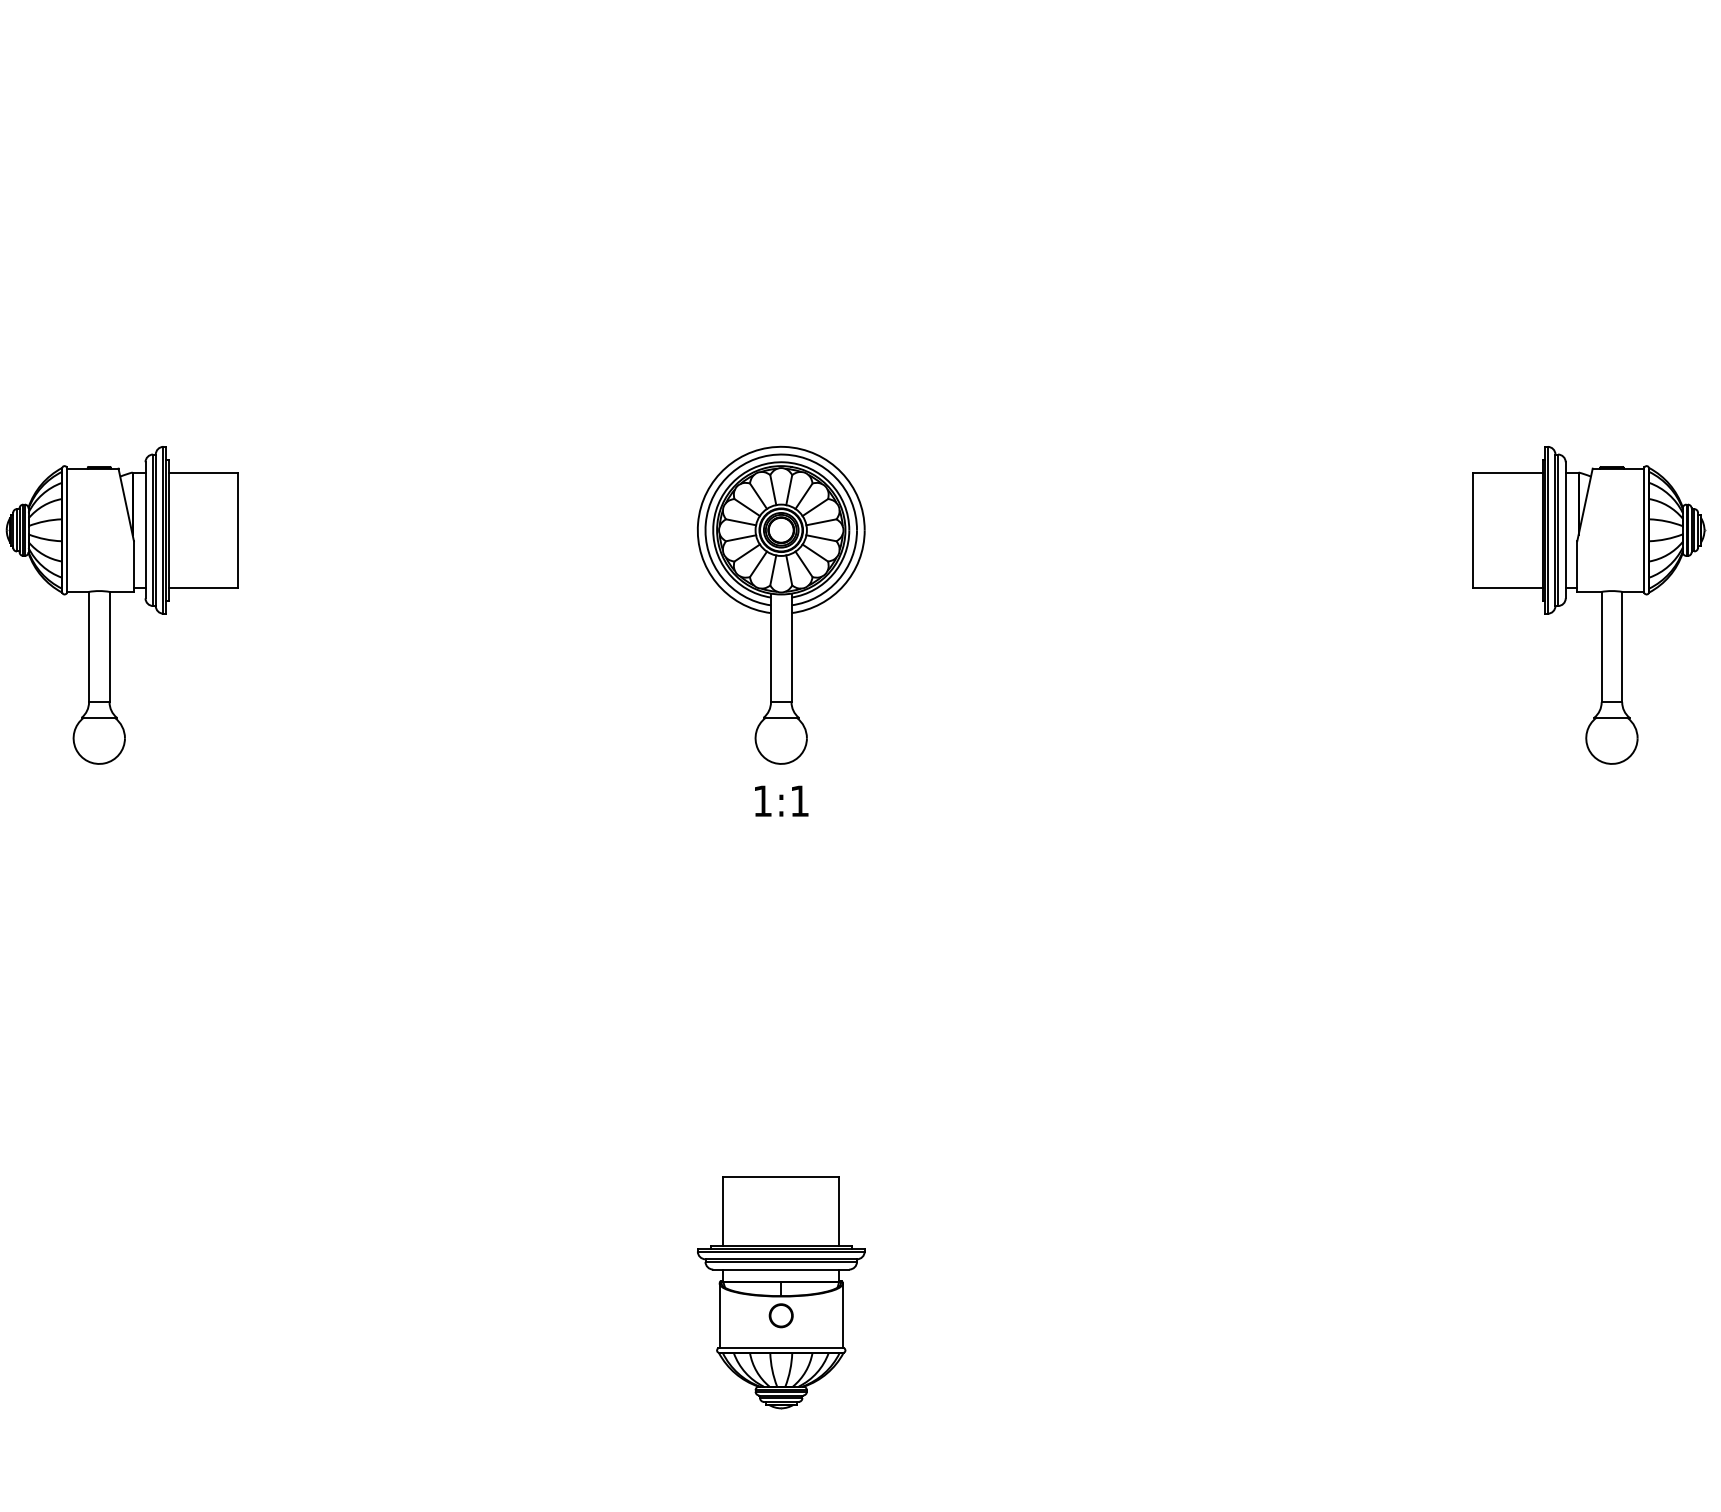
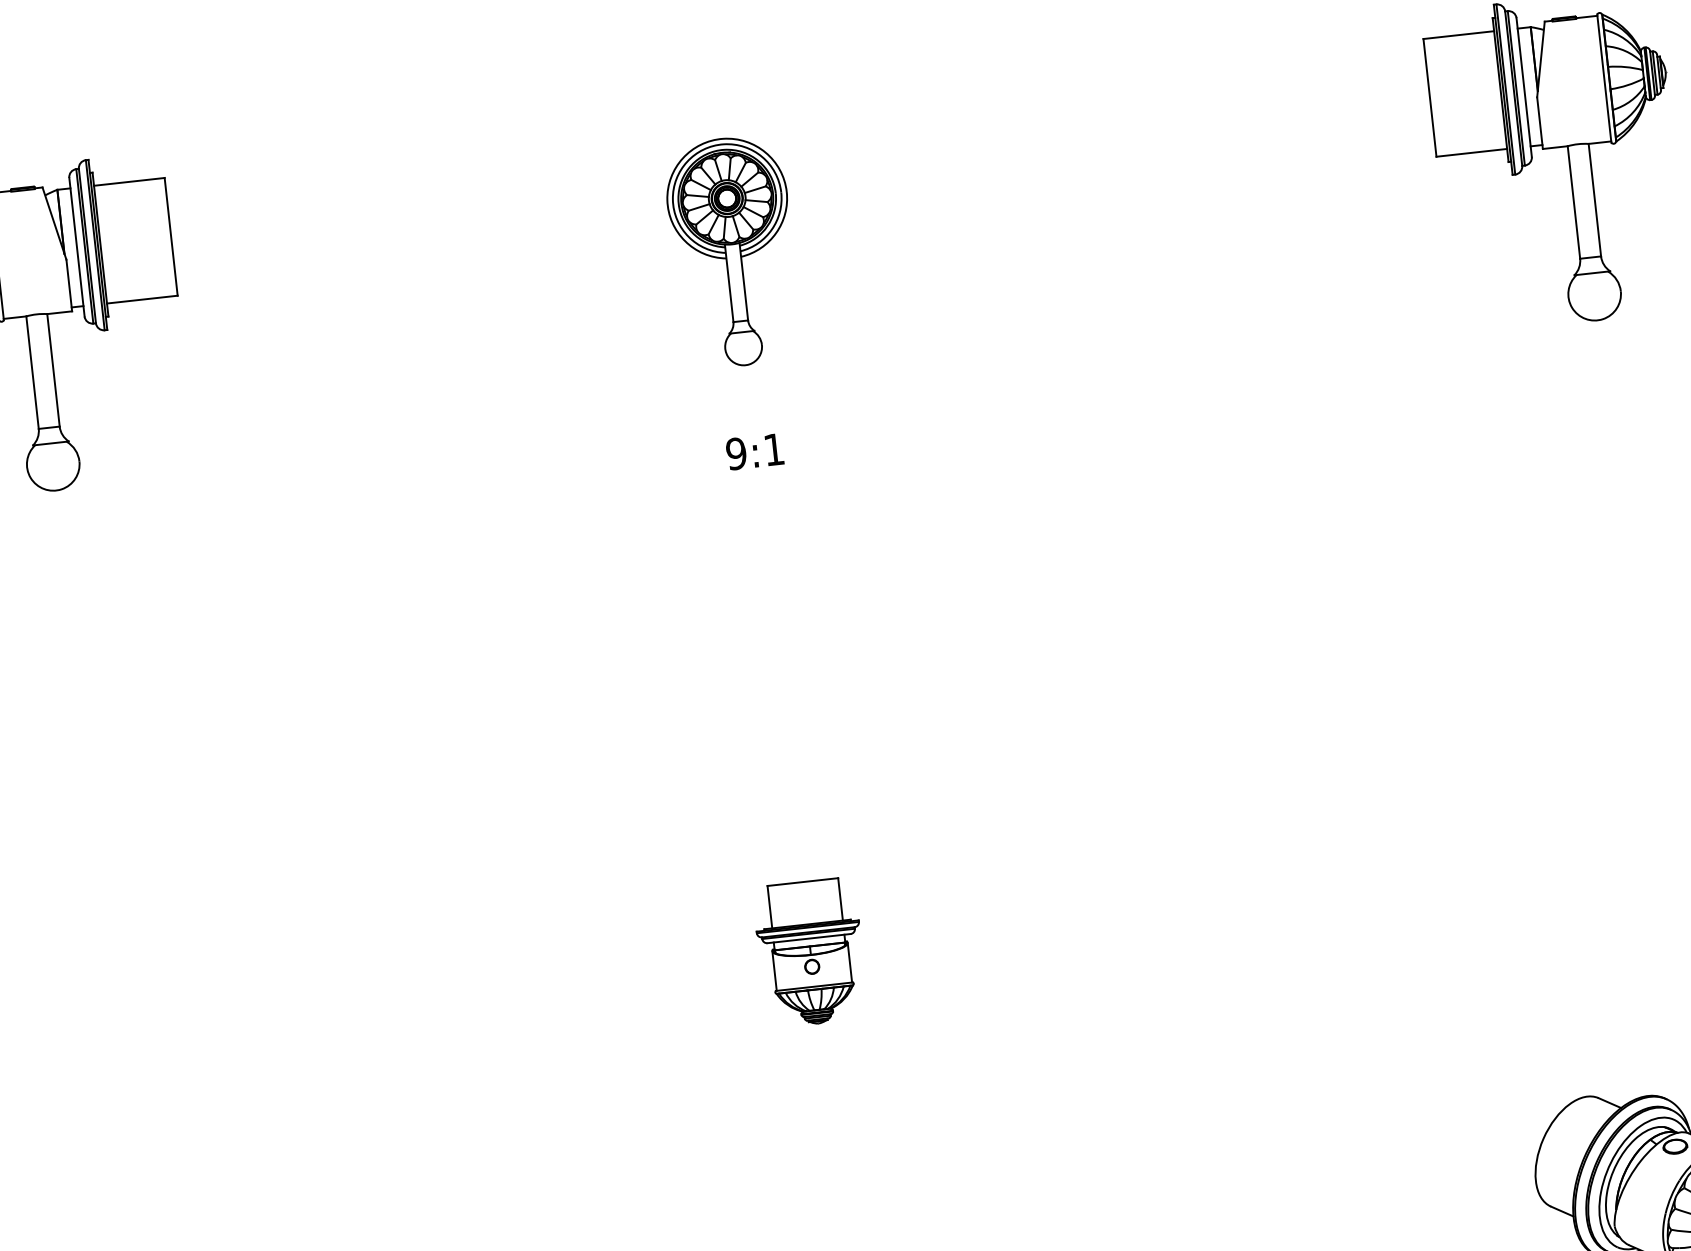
part: (780, 604) -> (732, 251), size x0.7
text: (762, 801) -> (736, 454), 1:1 -> 9:1
part: (781, 1292) -> (810, 952), size x0.6

